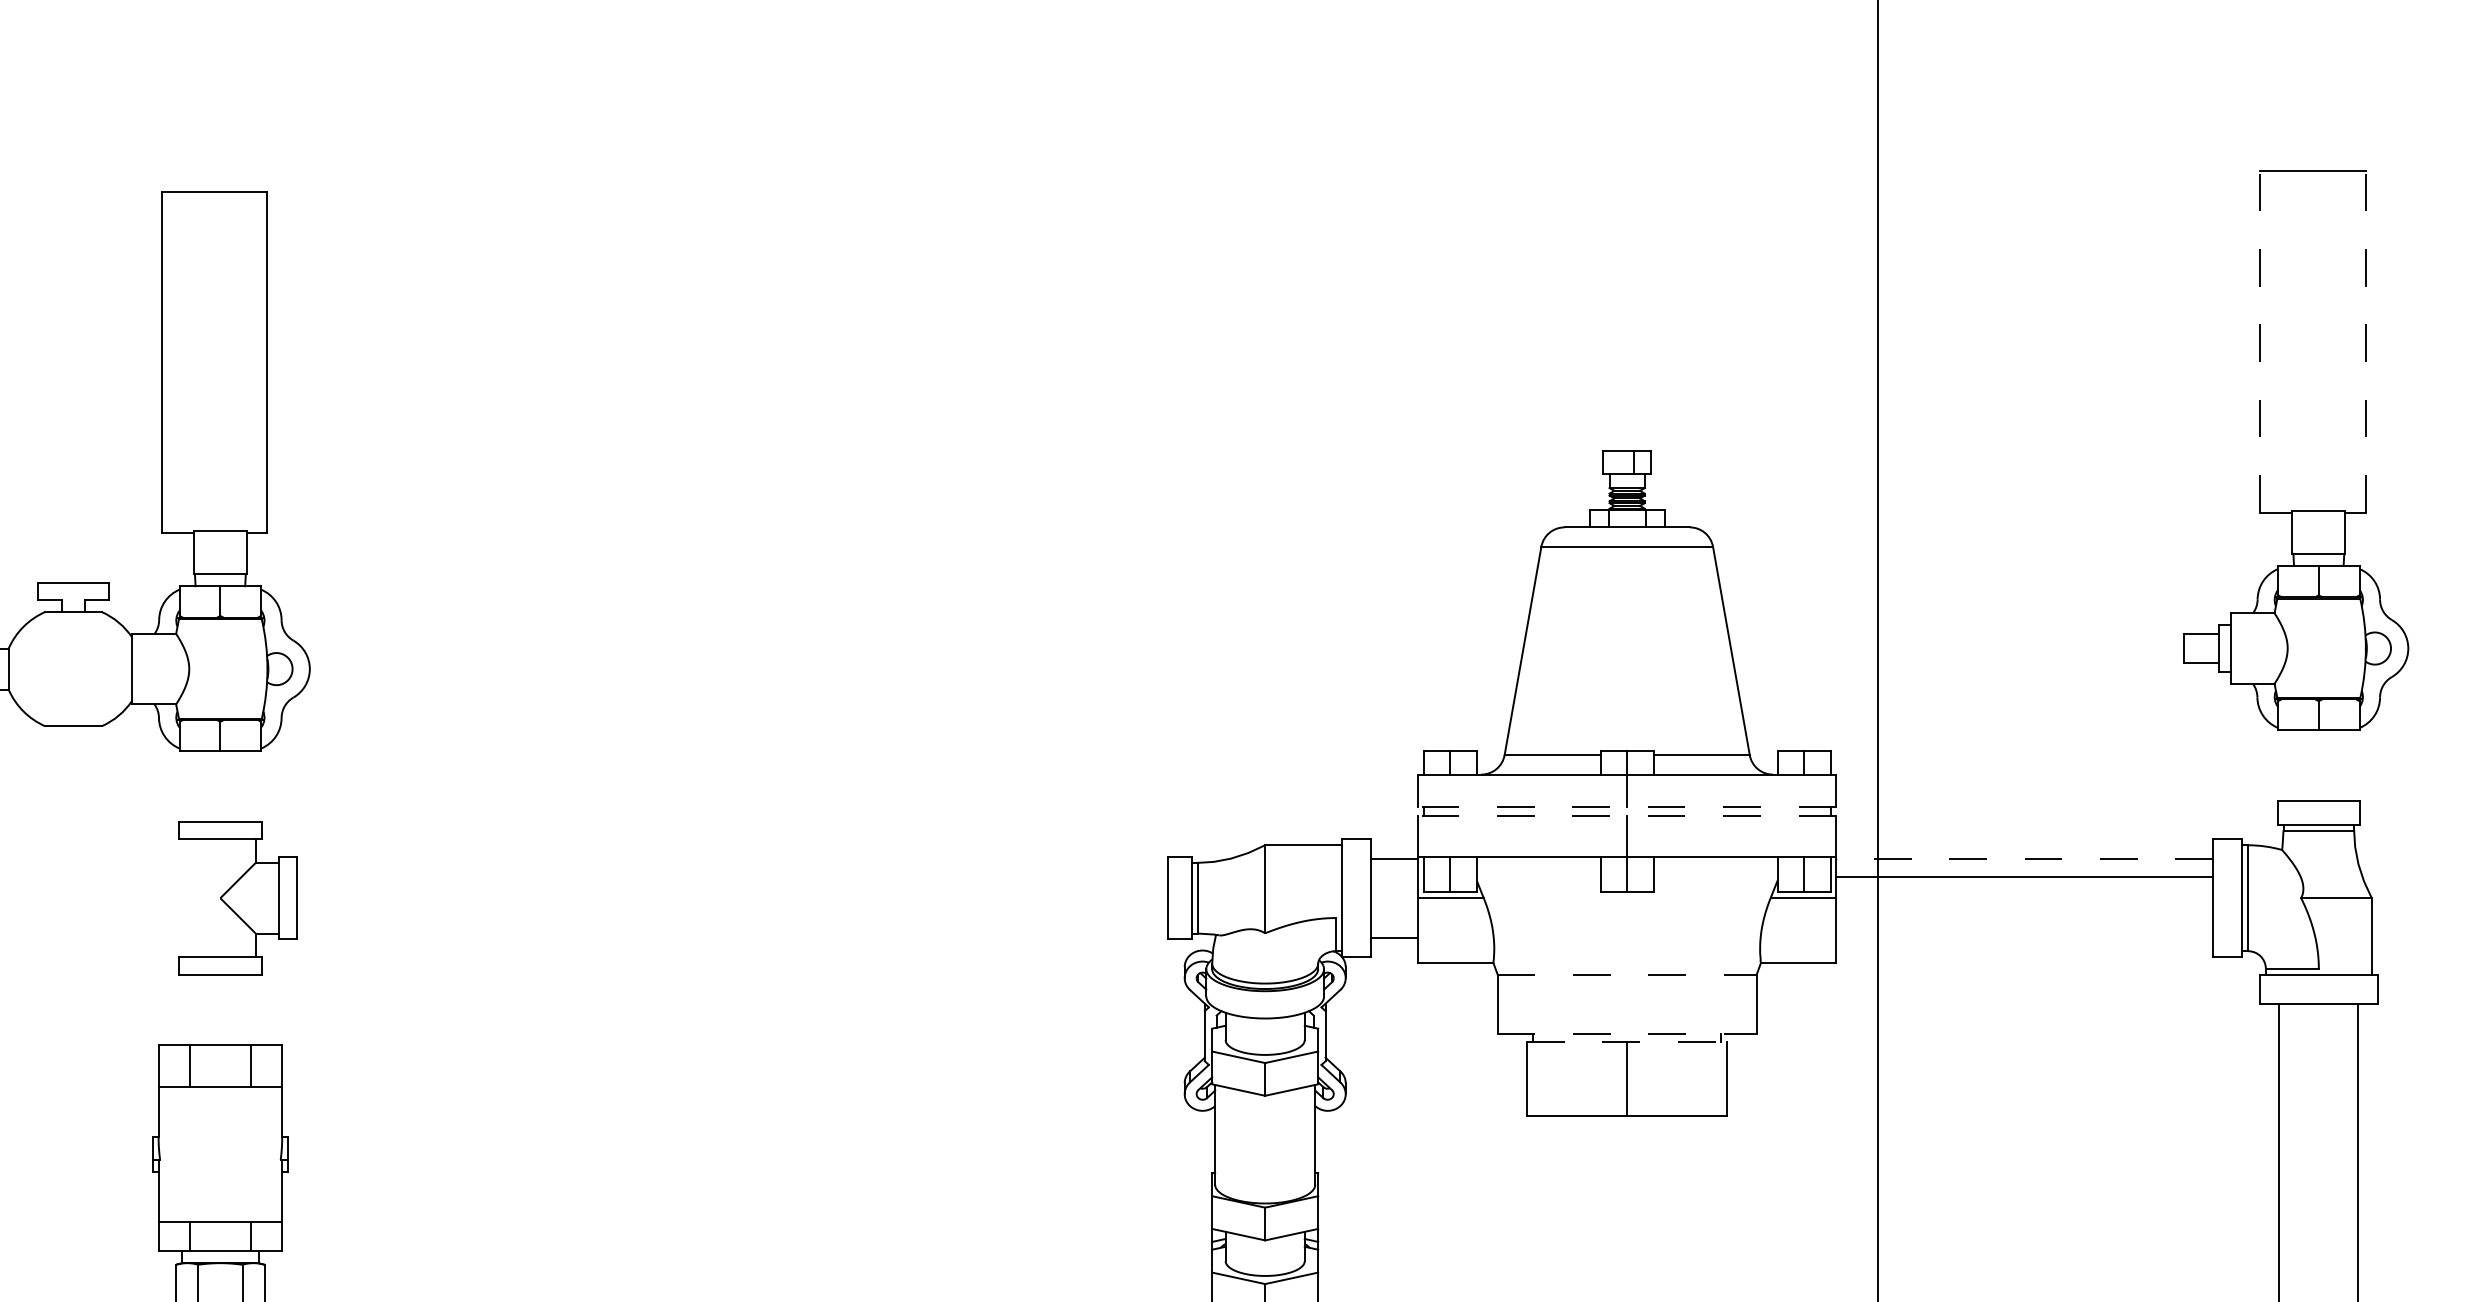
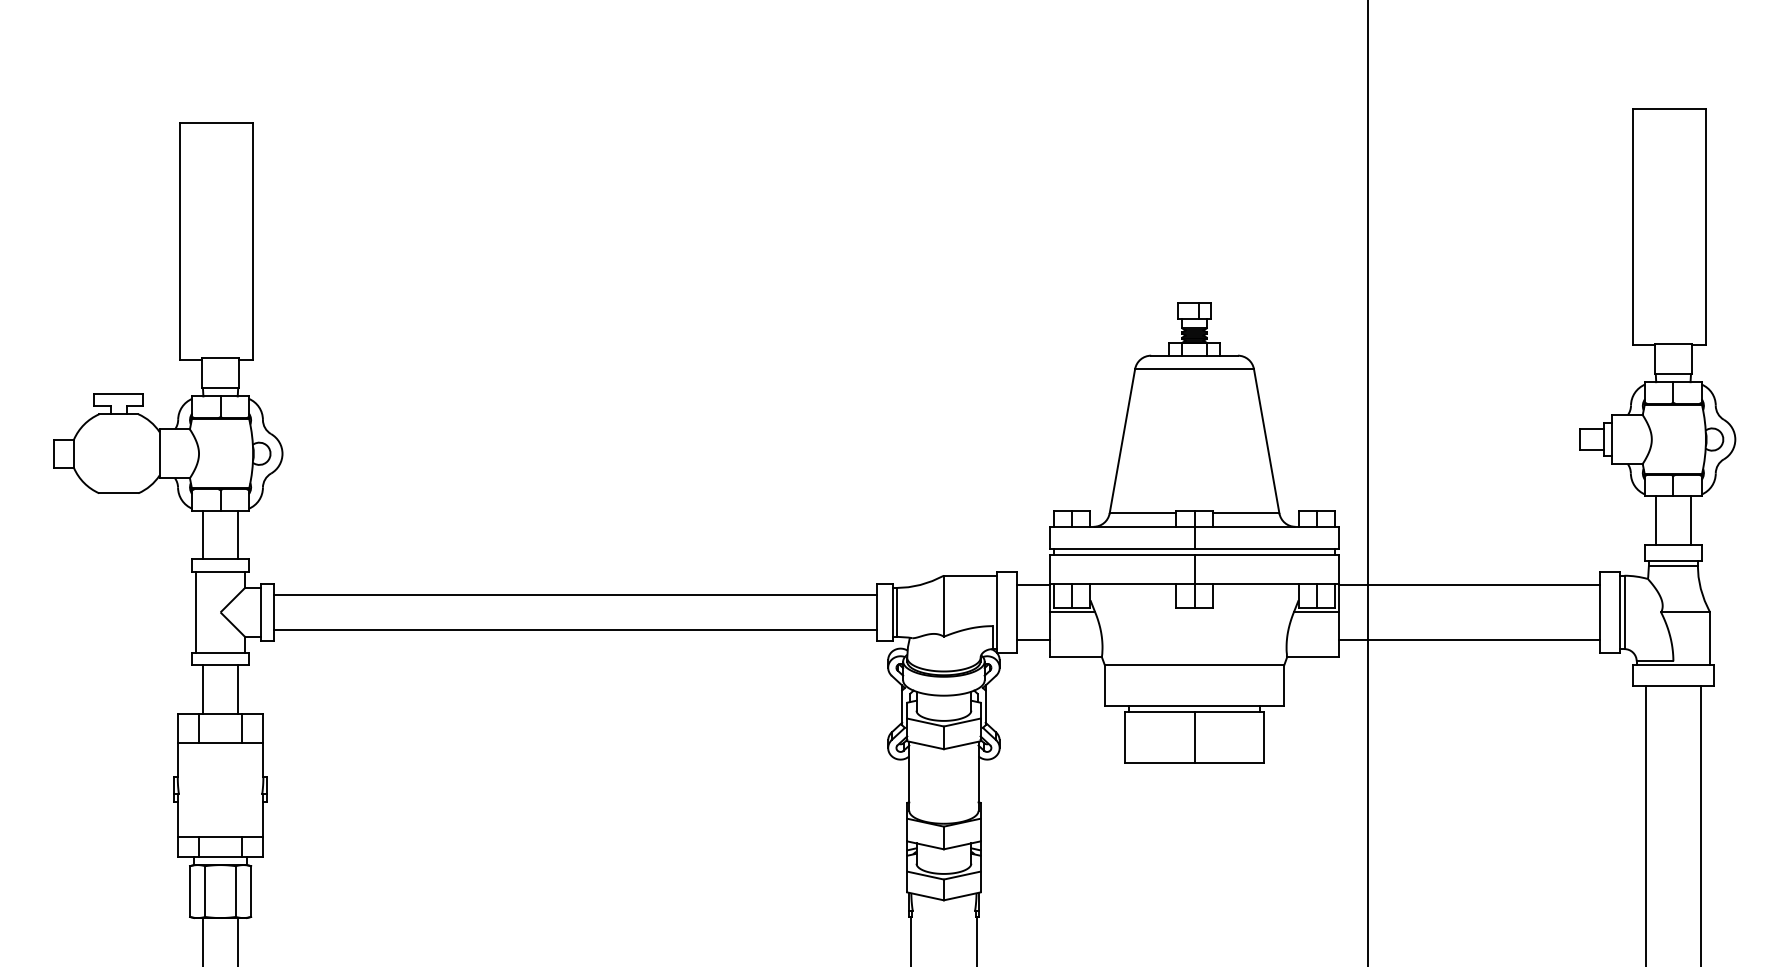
line: (2259, 340) -> (1632, 226), dashed -> solid
line: (2365, 340) -> (1705, 226), dashed -> solid
line: (2292, 765) -> (1655, 520), added
line: (2344, 765) -> (1691, 520), added
line: (194, 785) -> (202, 534), added
line: (246, 785) -> (238, 534), added
line: (1627, 807) -> (1194, 549), dashed -> solid
line: (1627, 816) -> (1194, 555), dashed -> solid
line: (2024, 859) -> (1469, 585), dashed -> solid
line: (731, 872) -> (574, 594), added
line: (2024, 876) -> (1469, 639), moved
line: (185, 898) -> (196, 612), added
line: (731, 924) -> (574, 630), added
line: (1627, 974) -> (1194, 665), dashed -> solid
line: (194, 1009) -> (202, 689), added
line: (246, 1009) -> (238, 689), added
line: (1627, 1034) -> (1194, 706), dashed -> solid
line: (1628, 1042) -> (1195, 712), dashed -> solid

